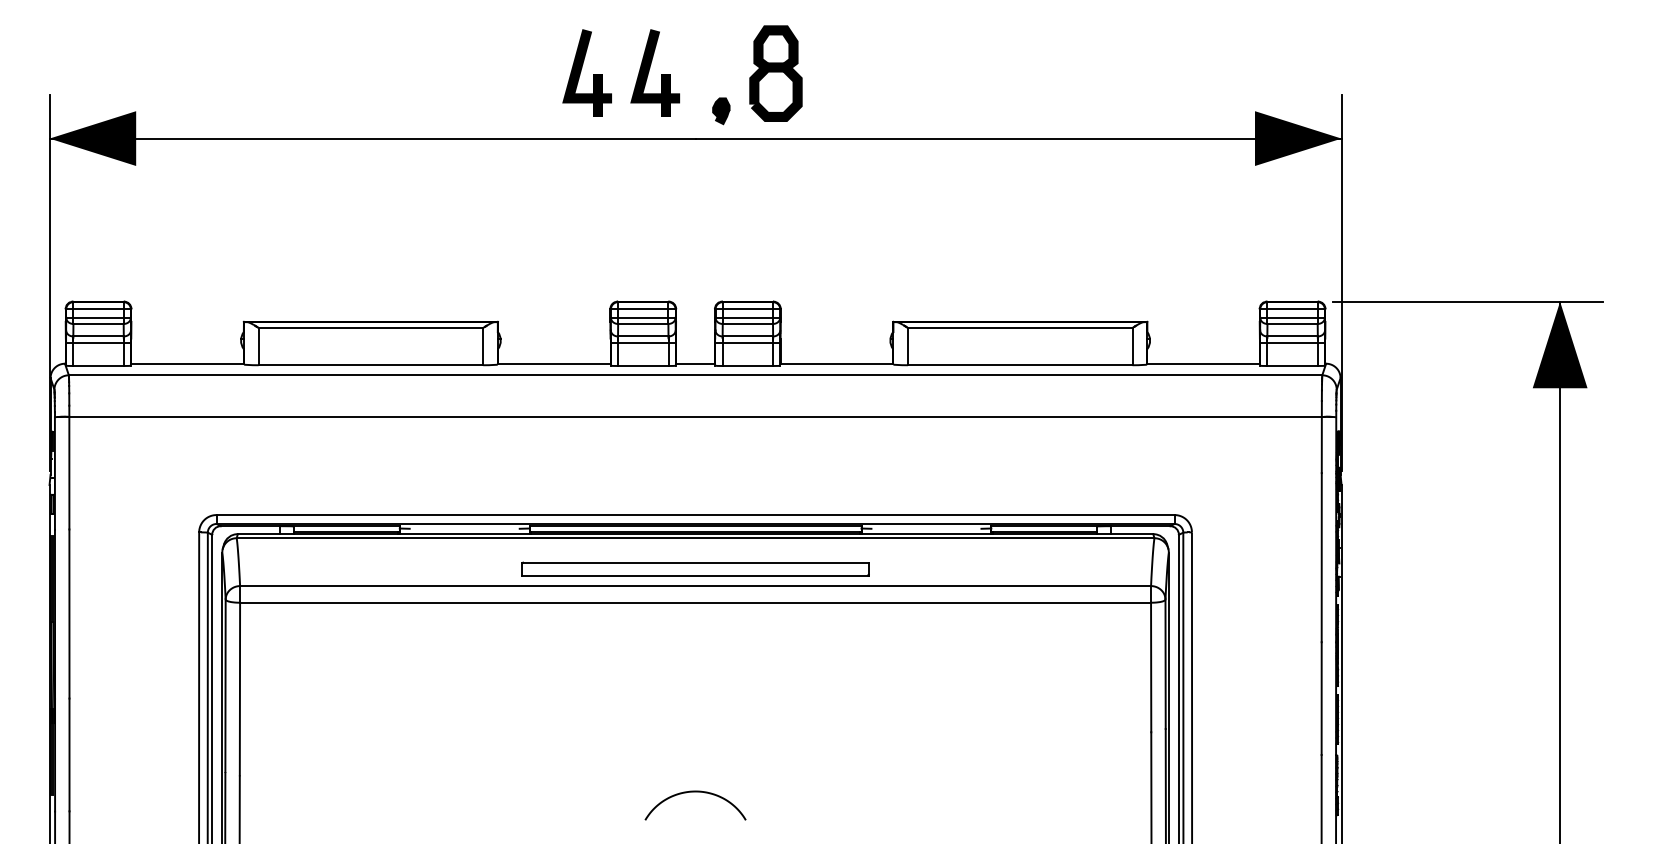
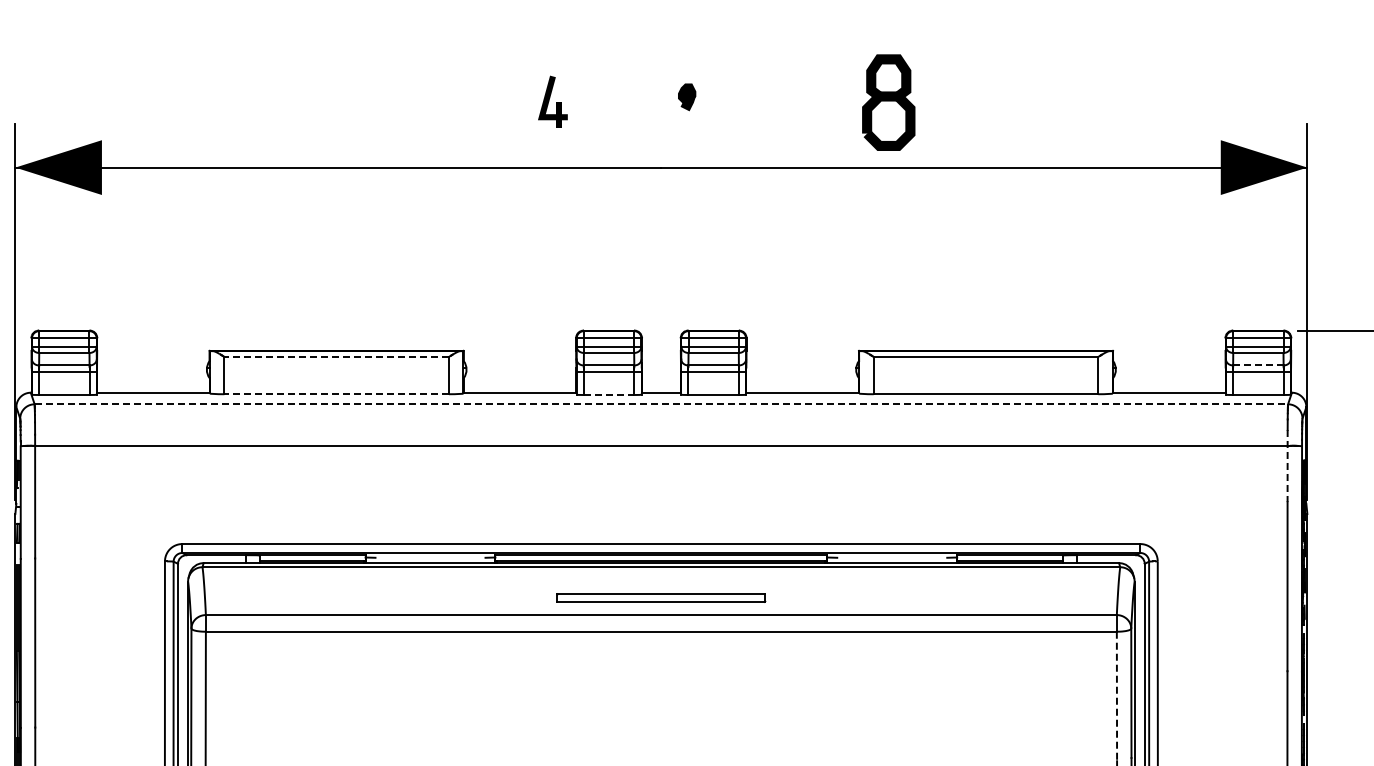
part: (586, 72) -> (552, 101), size x0.6
part: (654, 72) -> (620, 101), removed
part: (775, 73) -> (888, 102), moved
part: (721, 111) -> (687, 97), moved
line: (370, 327) -> (336, 356), solid -> dashed
line: (1293, 336) -> (1259, 365), solid -> dashed
line: (370, 365) -> (336, 394), solid -> dashed
line: (643, 366) -> (609, 395), solid -> dashed
line: (695, 375) -> (661, 404), solid -> dashed
line: (1321, 437) -> (1287, 466), solid -> dashed
part: (695, 568) -> (661, 597), size x0.6
line: (1151, 667) -> (1117, 696), solid -> dashed

